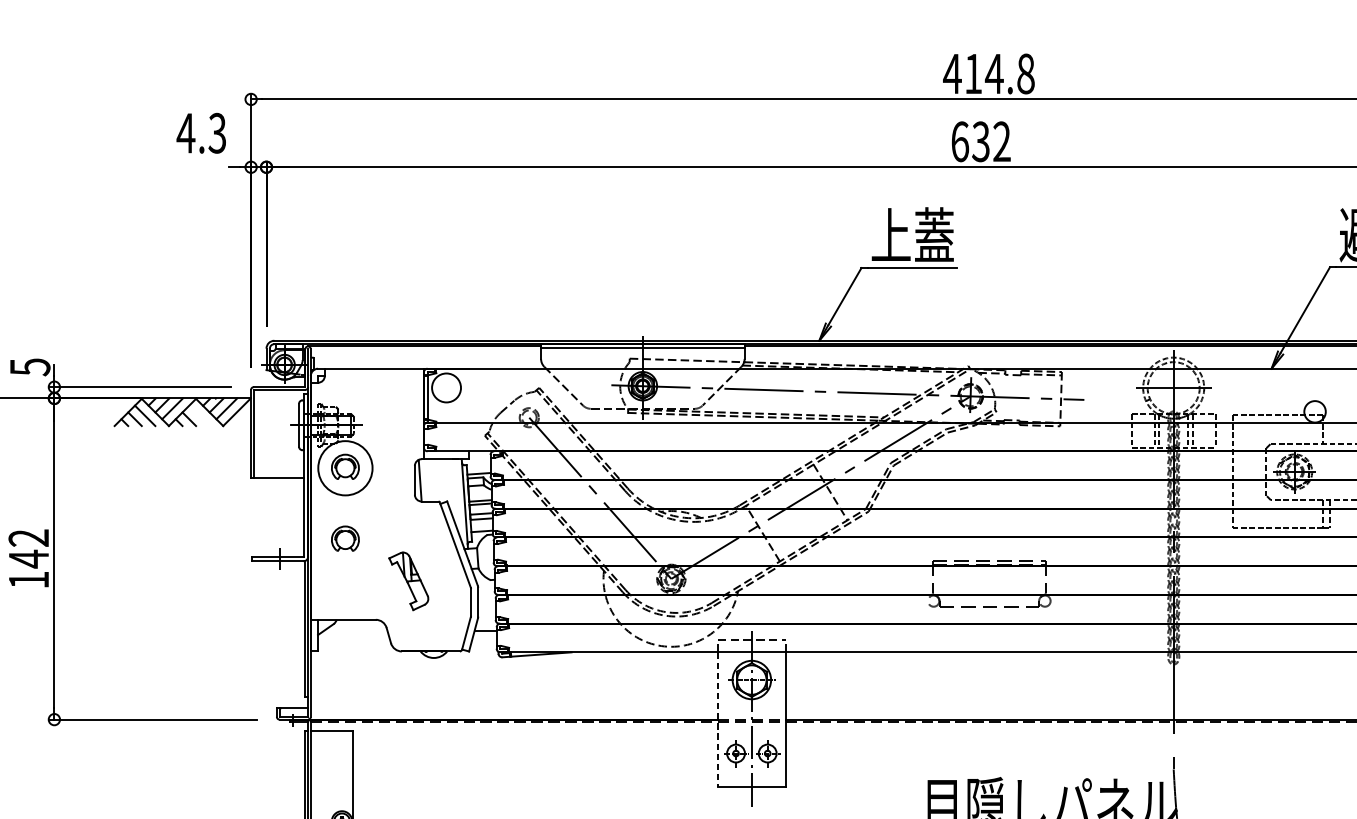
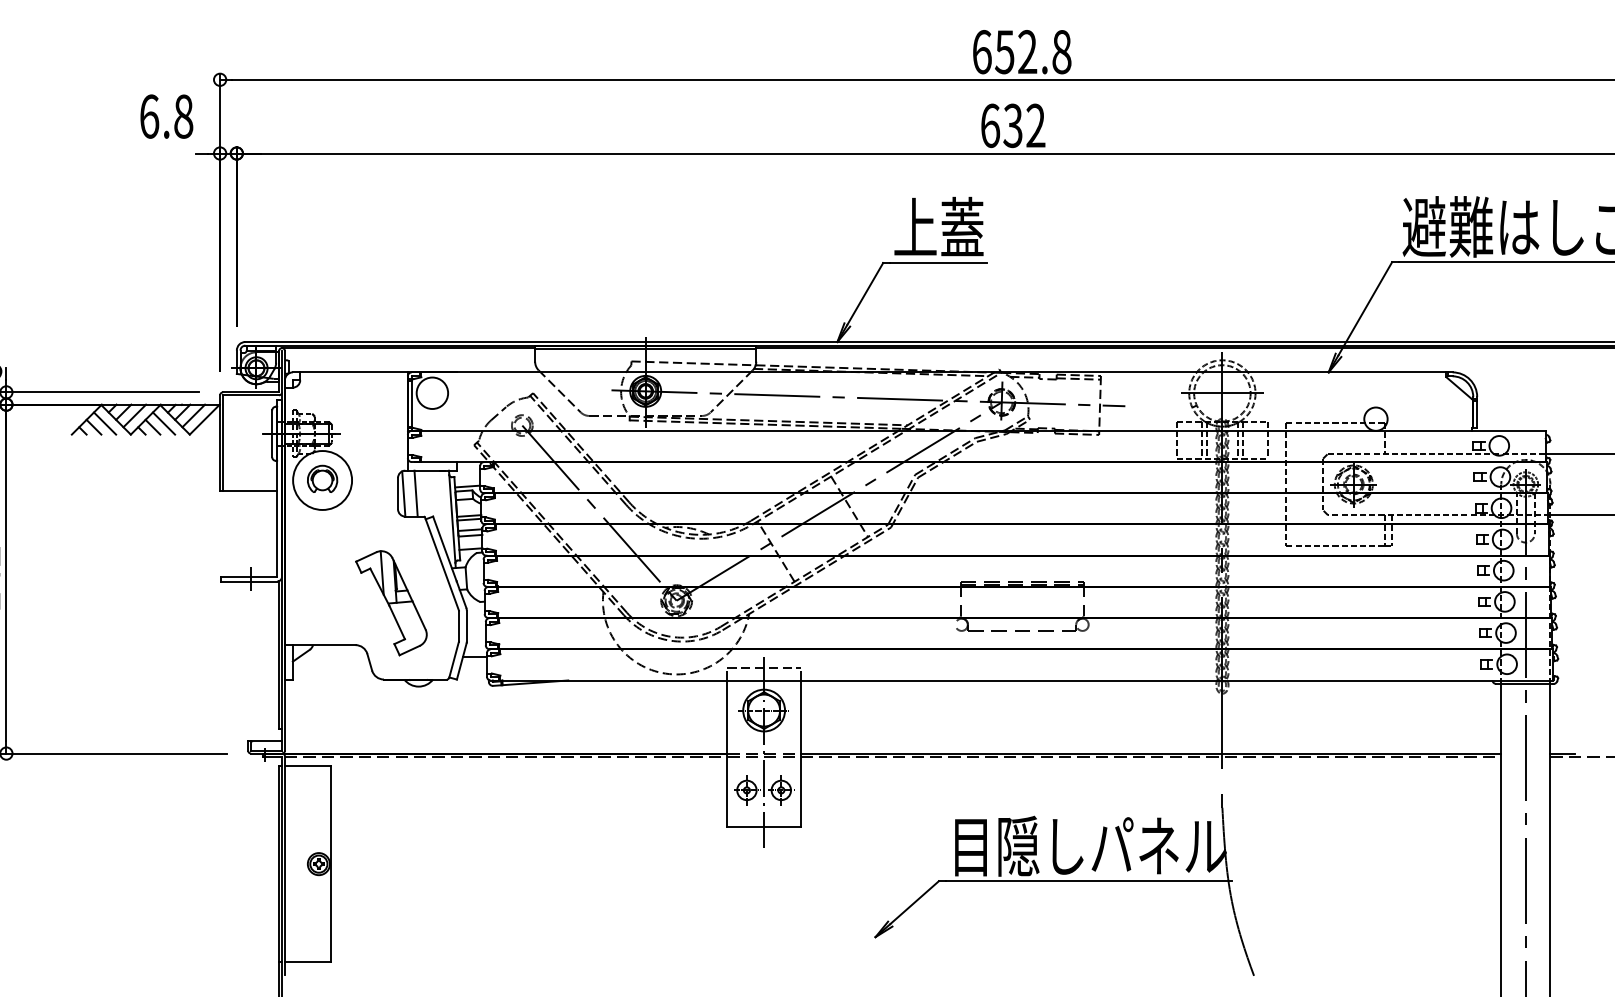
text: (973, 74) -> (1004, 52), 414.8 -> 652.8
text: (201, 133) -> (166, 116), 4.3 -> 6.8
line: (198, 415) -> (163, 423), added
line: (430, 480) -> (415, 493), added
part: (345, 538) -> (322, 556), removed
part: (408, 581) -> (391, 603), size x1.67
line: (718, 720) -> (727, 754), dashed -> solid

